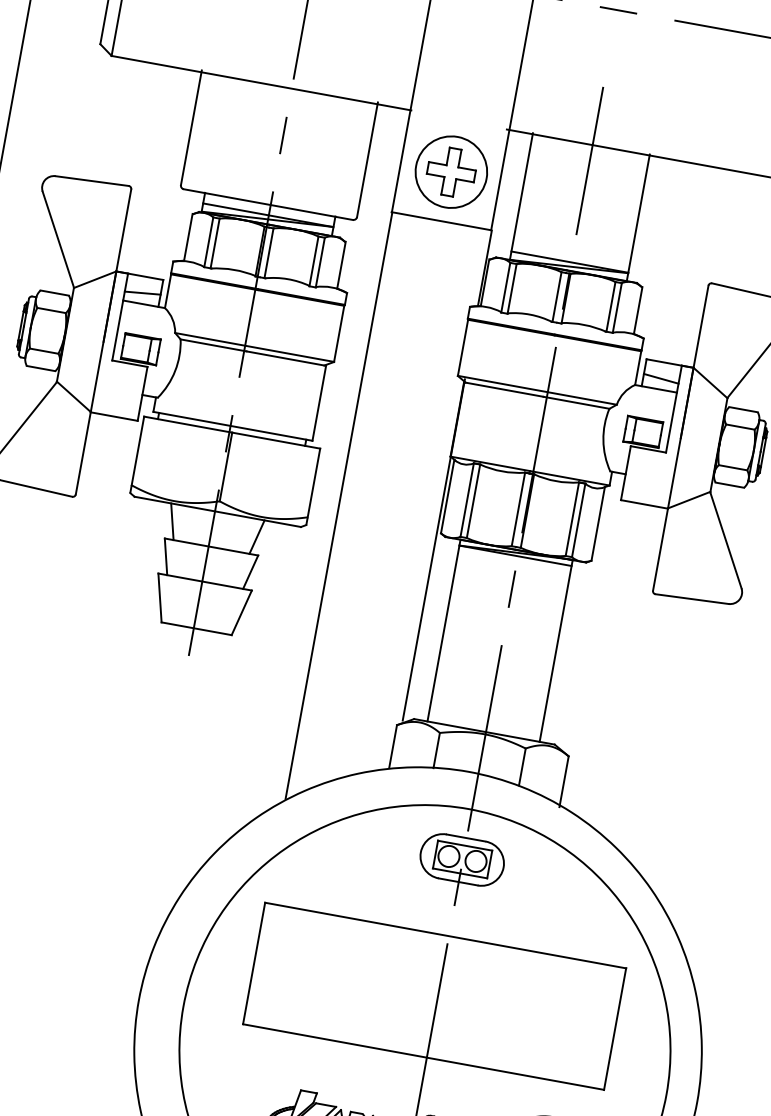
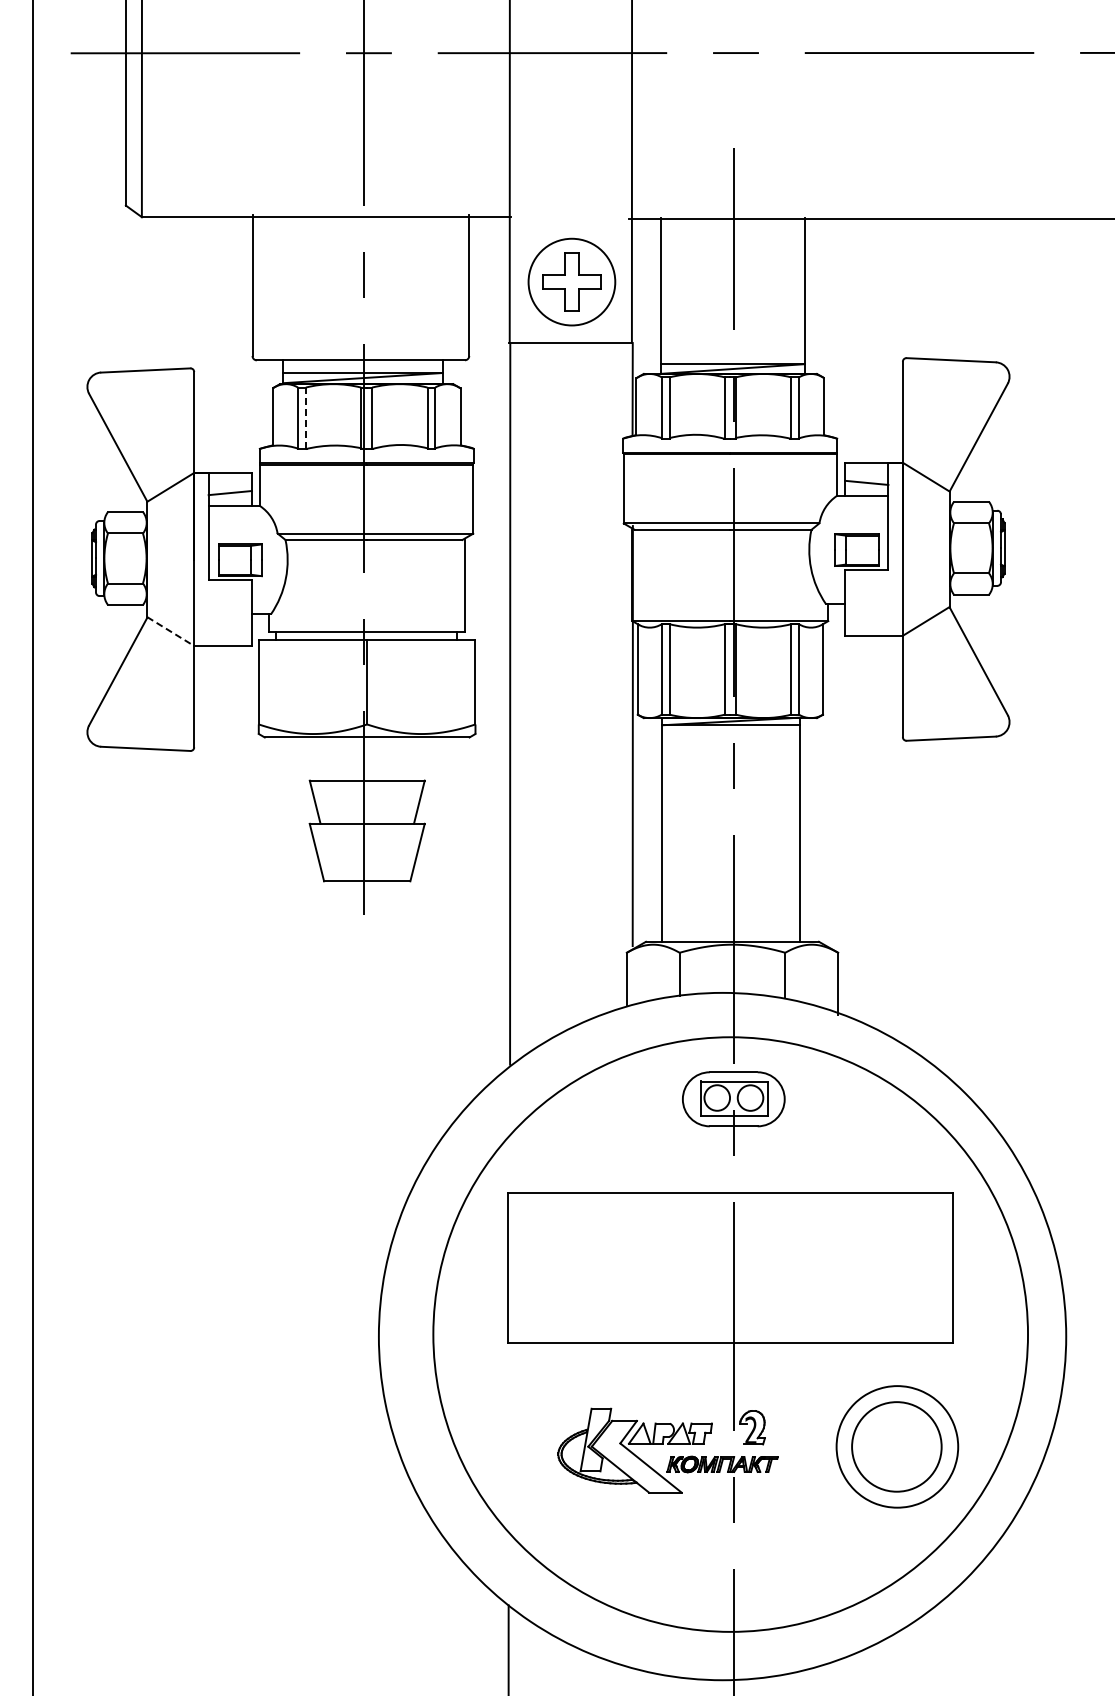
line: (214, 243) -> (305, 418), solid -> dashed
line: (73, 396) -> (170, 631), solid -> dashed
line: (171, 521) -> (314, 758), removed
line: (256, 536) -> (418, 758), removed

